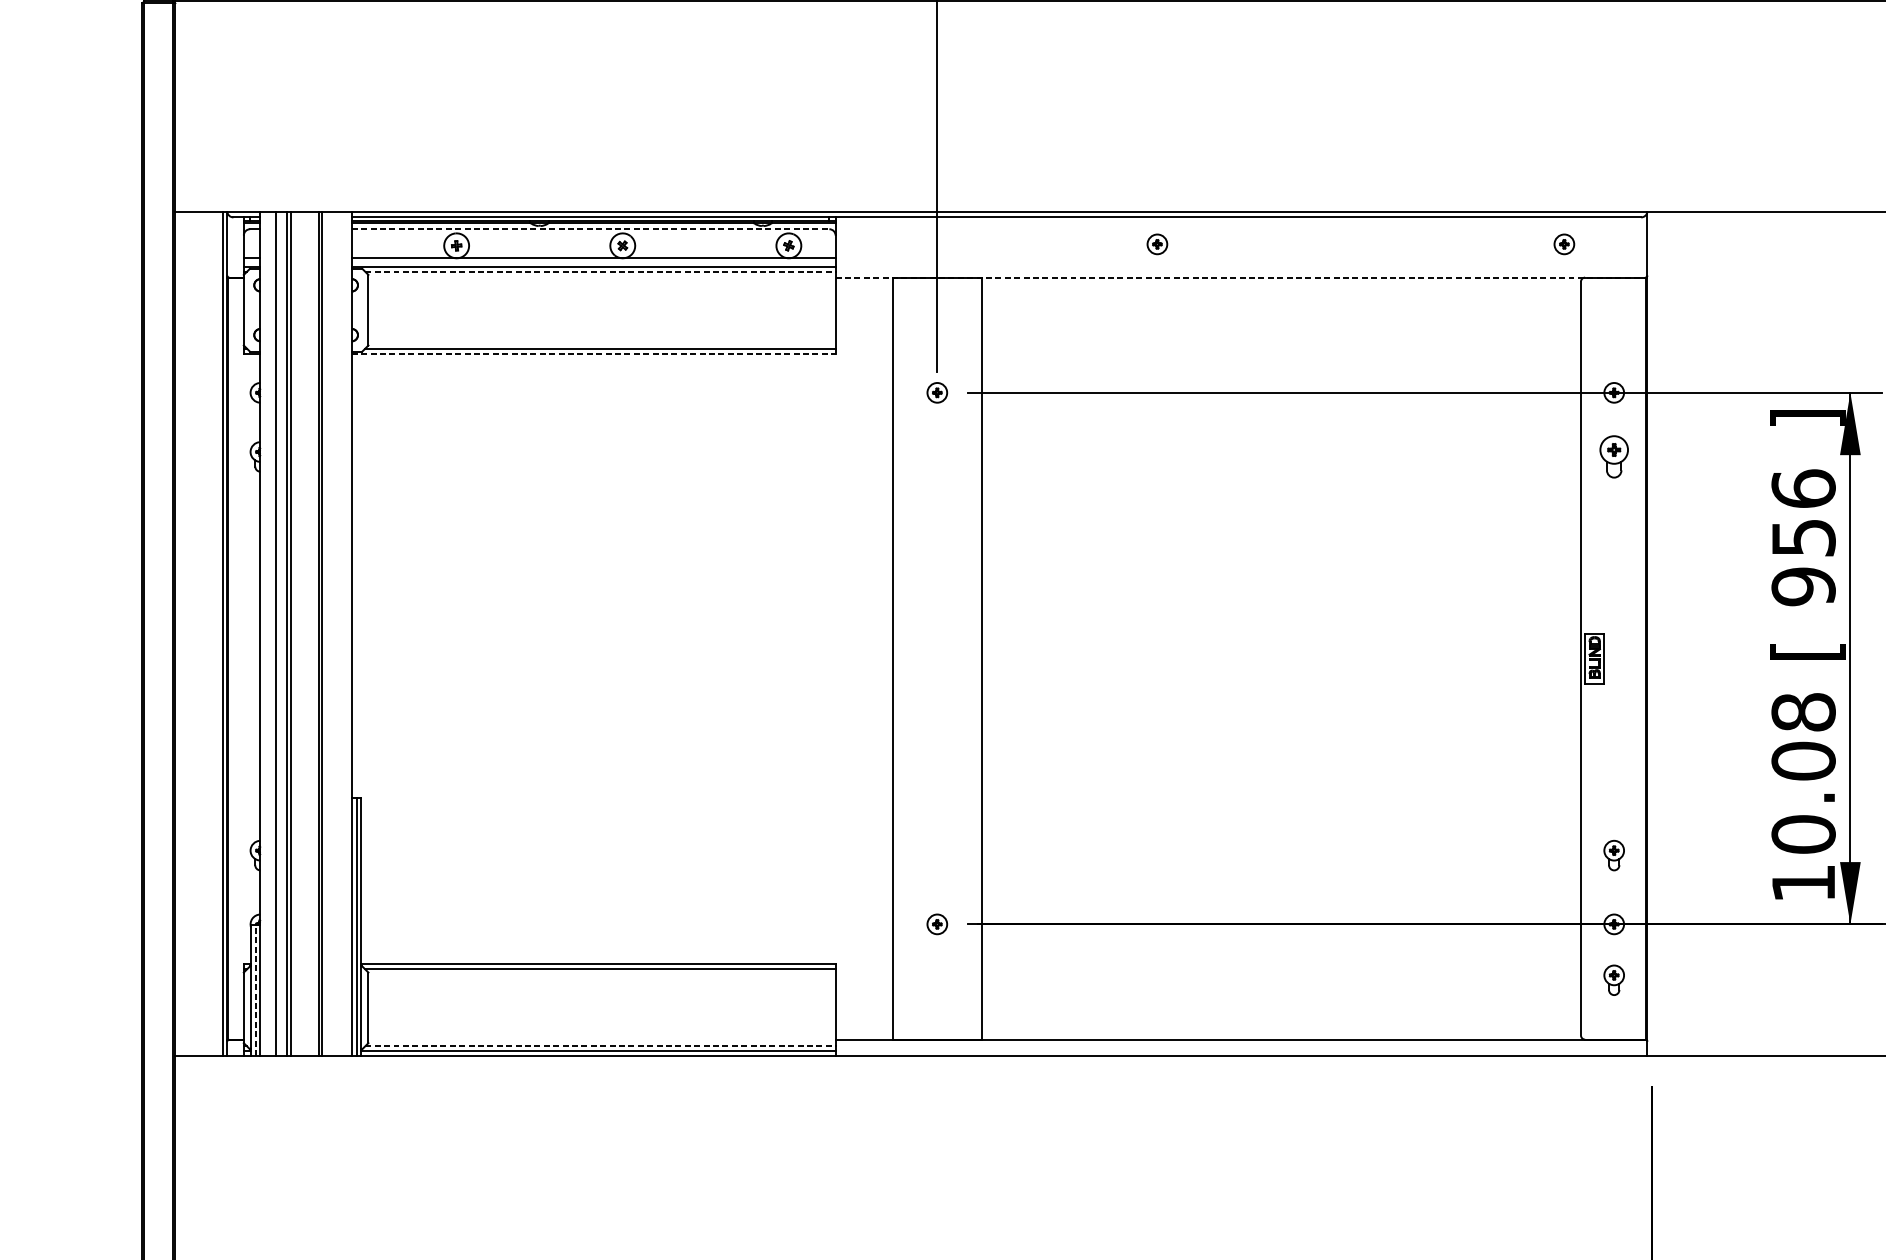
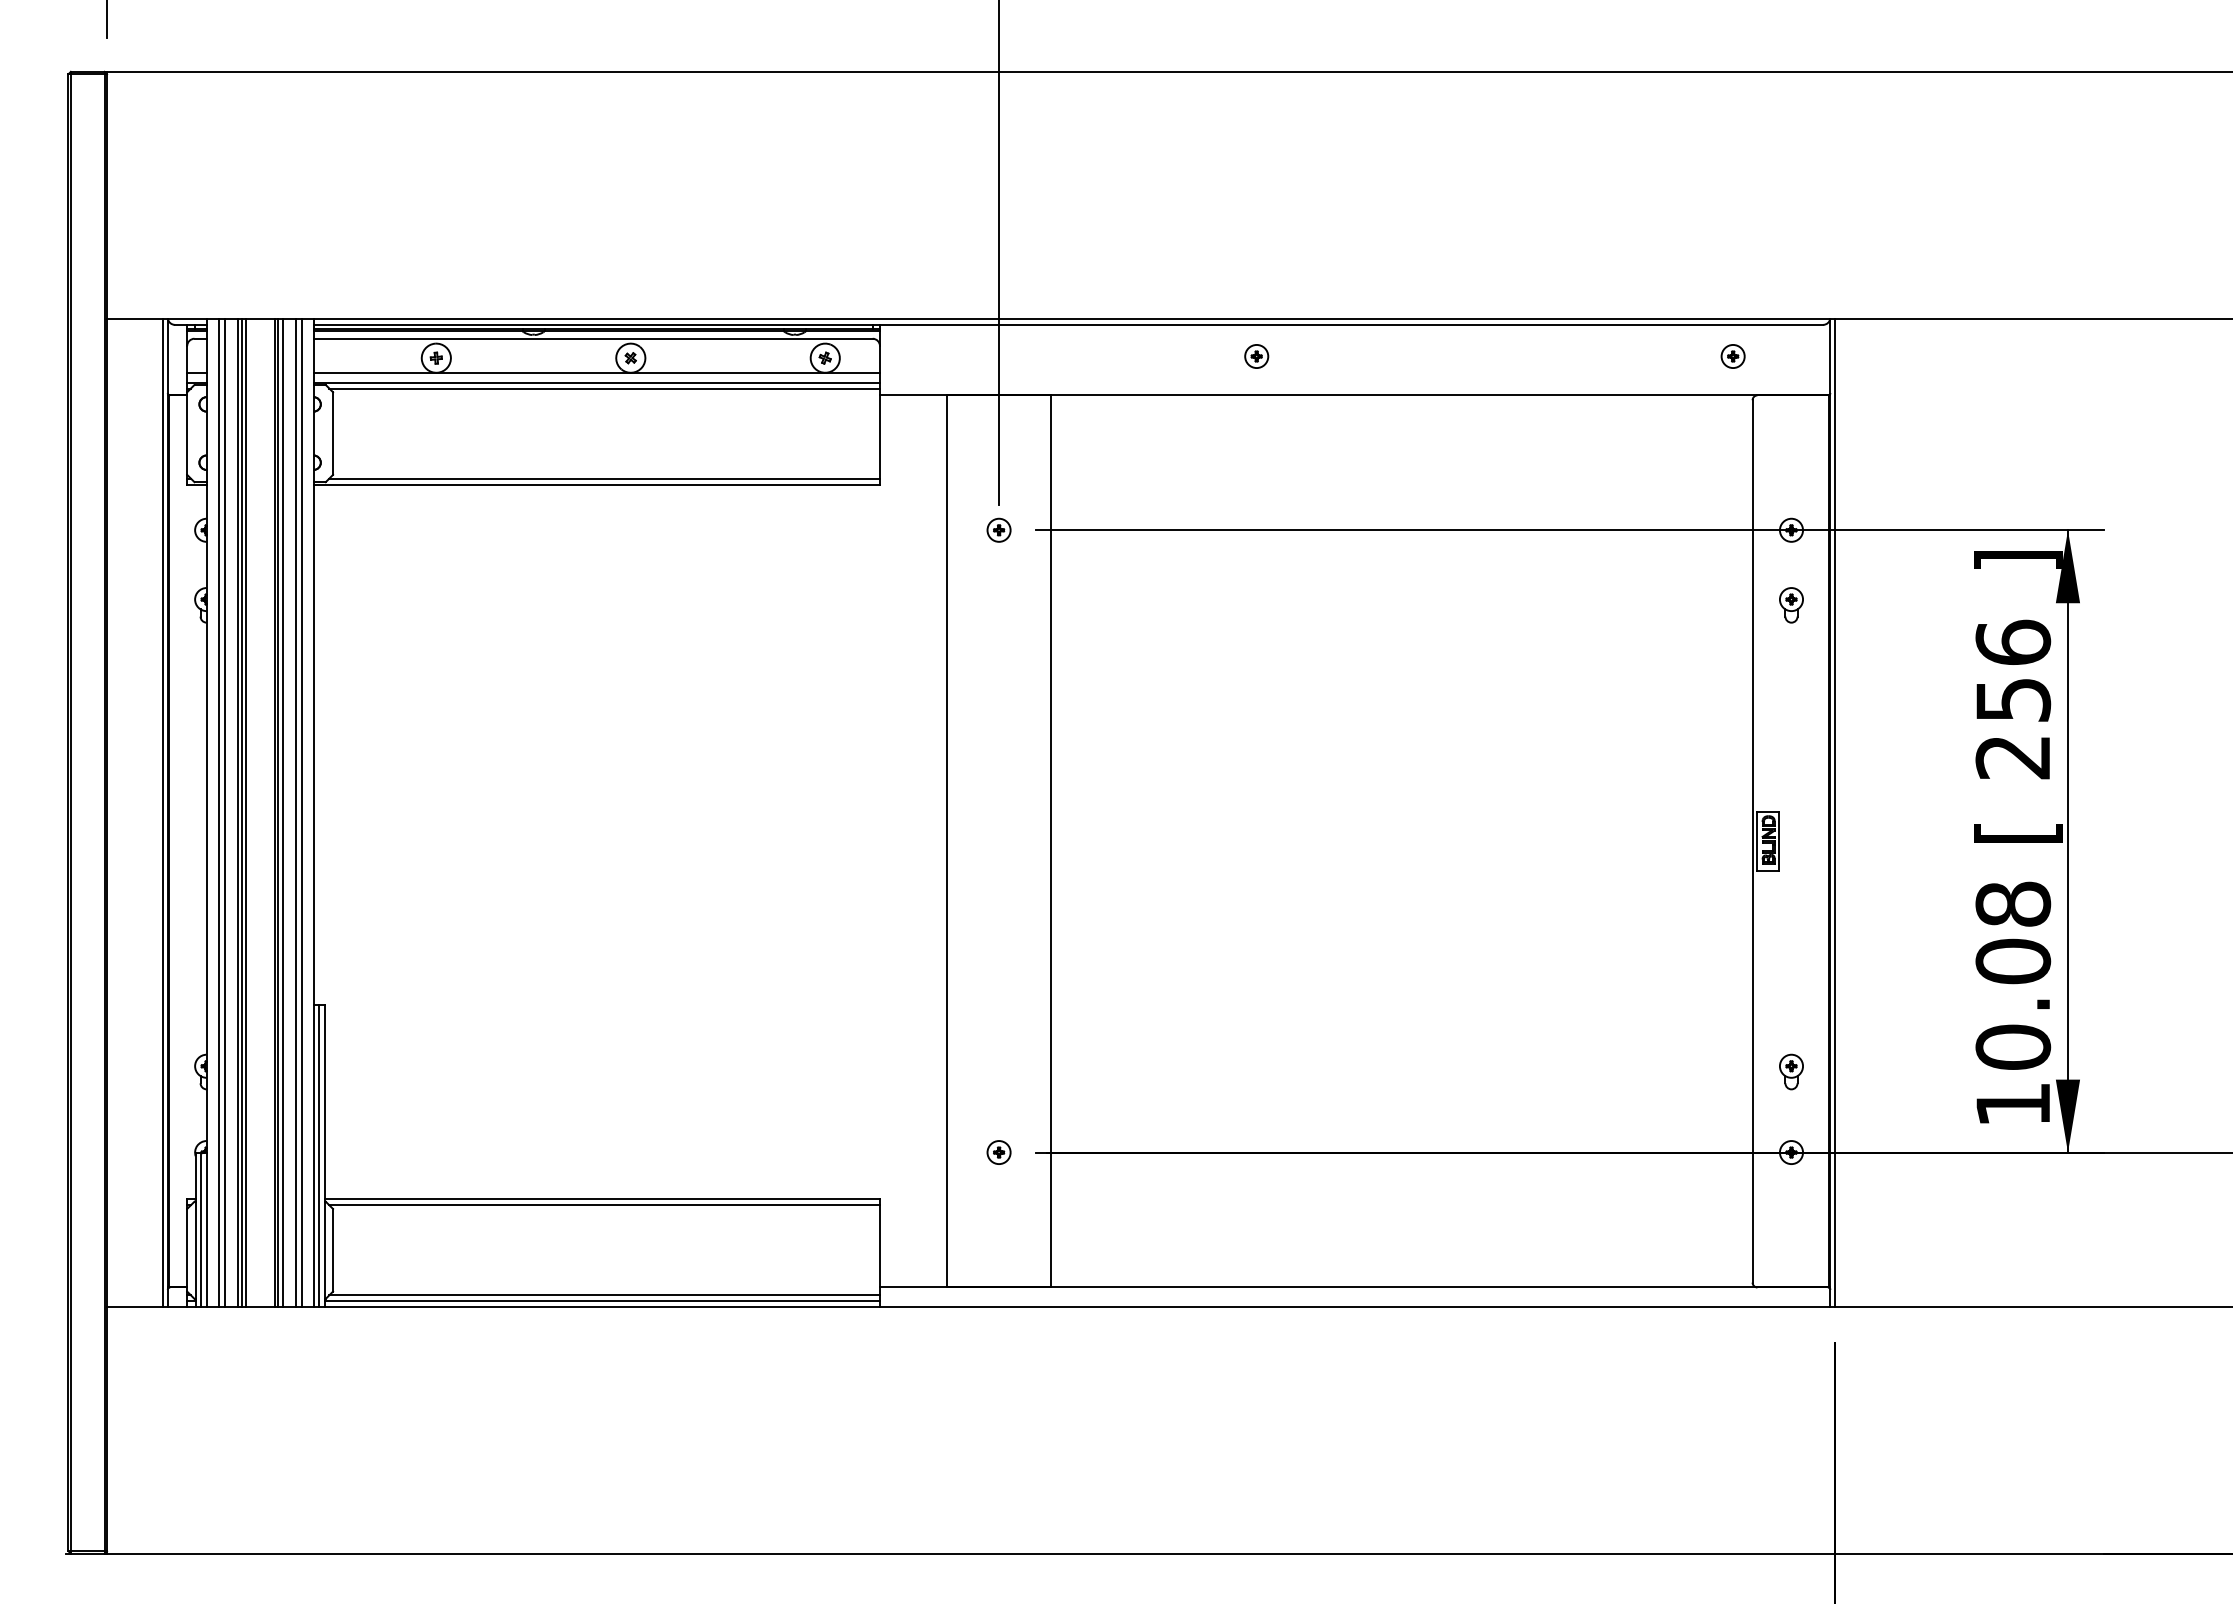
line: (590, 229) -> (593, 338), dashed -> solid
line: (601, 271) -> (605, 388), dashed -> solid
line: (1240, 277) -> (1353, 395), dashed -> solid
line: (594, 353) -> (597, 484), dashed -> solid
part: (1614, 457) -> (1791, 605), size x0.71
text: (1803, 586) -> (2013, 757), 956 -> 256
line: (270, 633) -> (218, 812), added
line: (293, 633) -> (245, 812), added
line: (325, 633) -> (282, 812), added
line: (336, 633) -> (295, 812), added
line: (341, 633) -> (301, 812), added
line: (1651, 633) -> (1835, 812), added
part: (1614, 979) -> (1791, 1217), removed
line: (256, 990) -> (201, 1229), dashed -> solid
line: (601, 1046) -> (605, 1295), dashed -> solid

